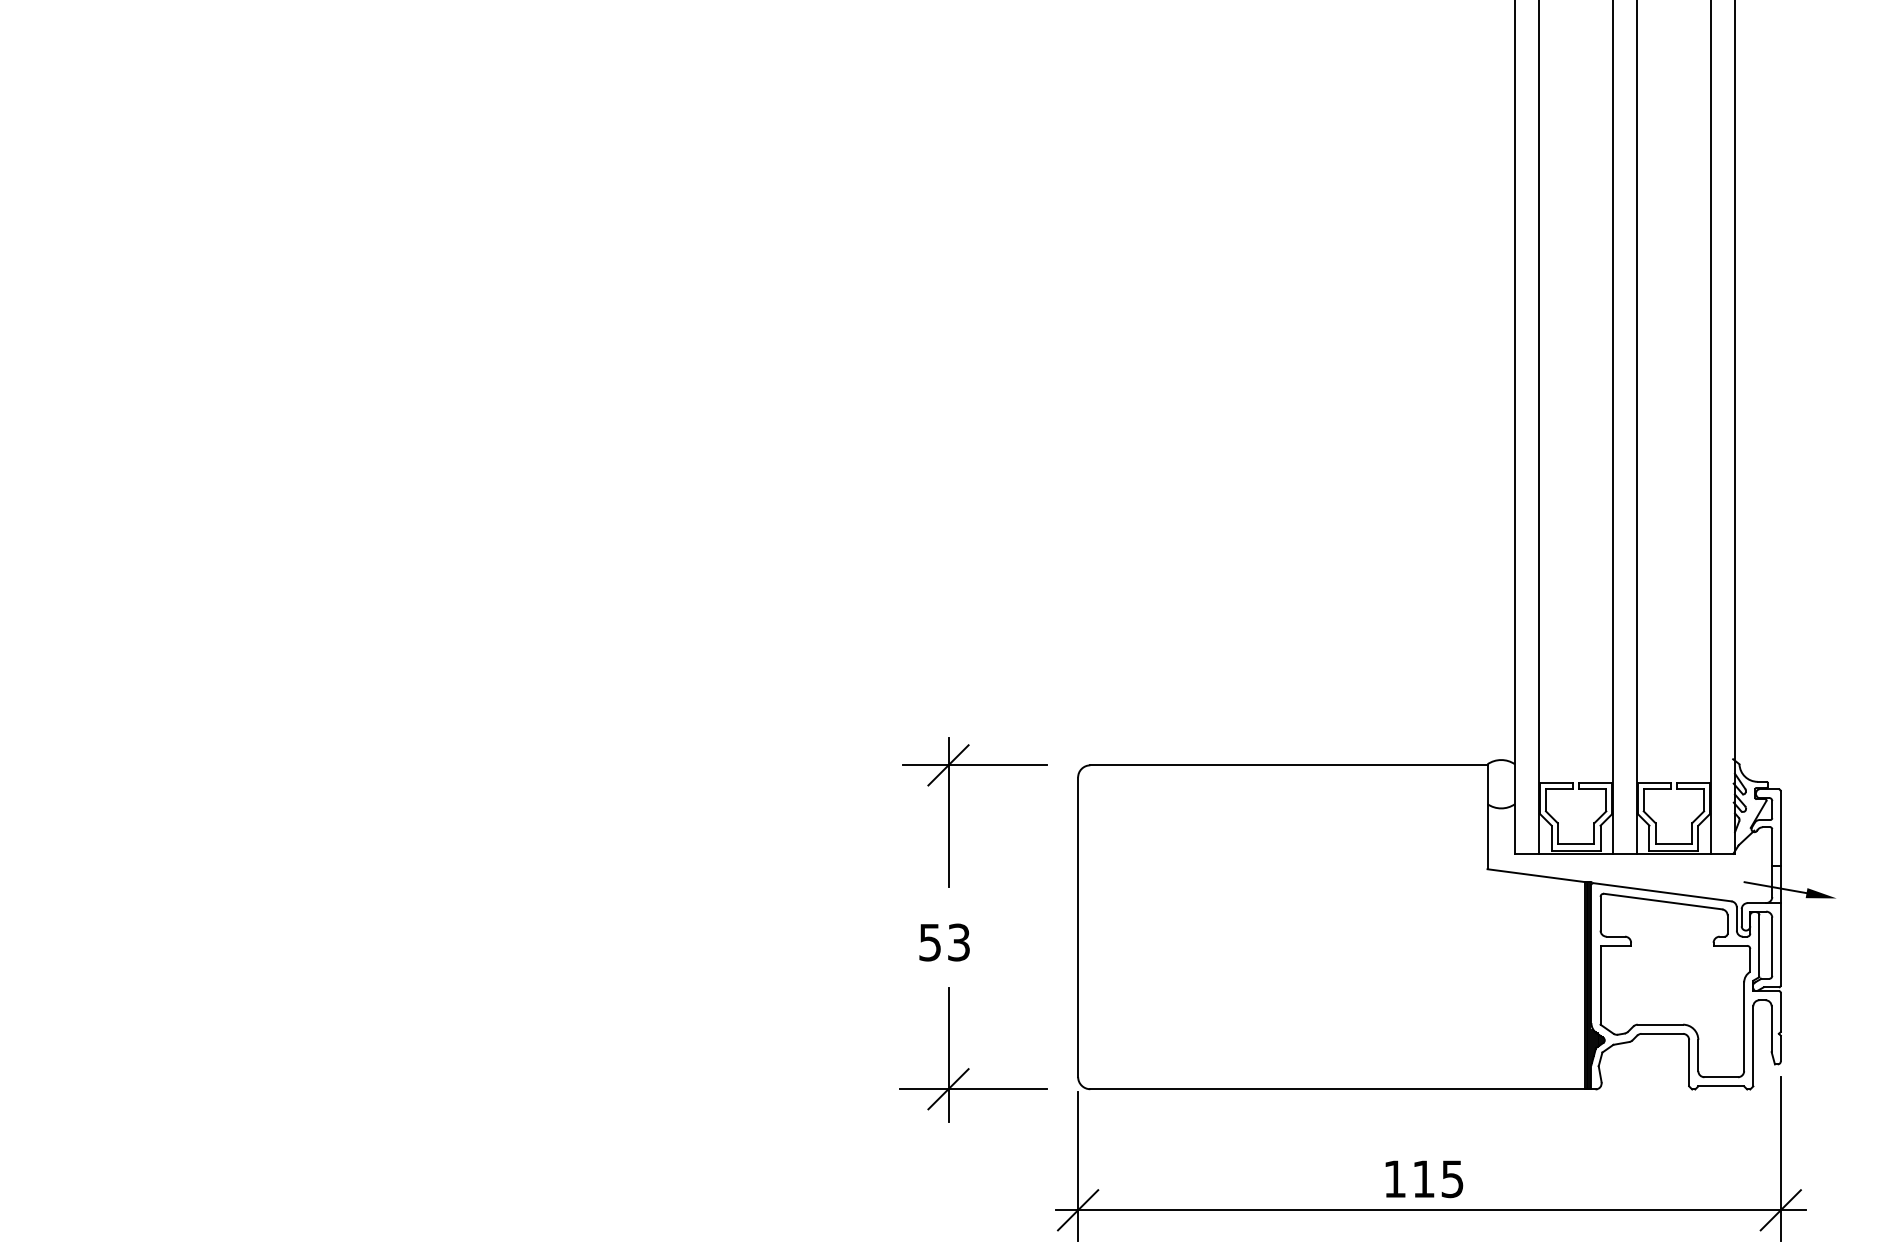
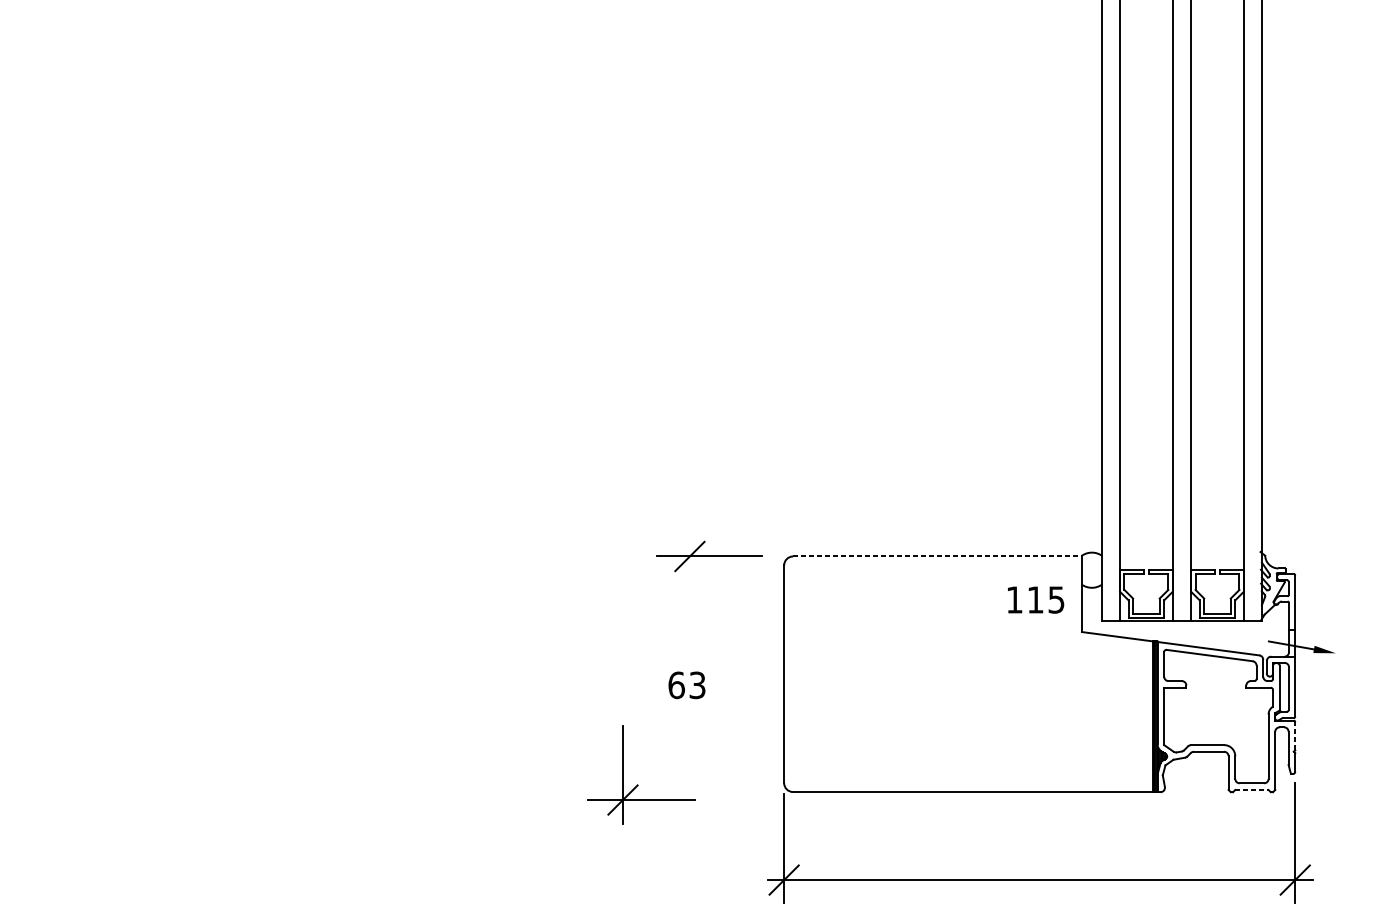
line: (1288, 765) -> (937, 556), solid -> dashed
line: (948, 811) -> (689, 590), removed
text: (930, 942) -> (676, 685), 53 -> 63
line: (1780, 1012) -> (1295, 736), solid -> dashed
part: (969, 1068) -> (638, 784), moved
line: (1721, 1086) -> (1252, 790), solid -> dashed
text: (1424, 1179) -> (1036, 600), moved

